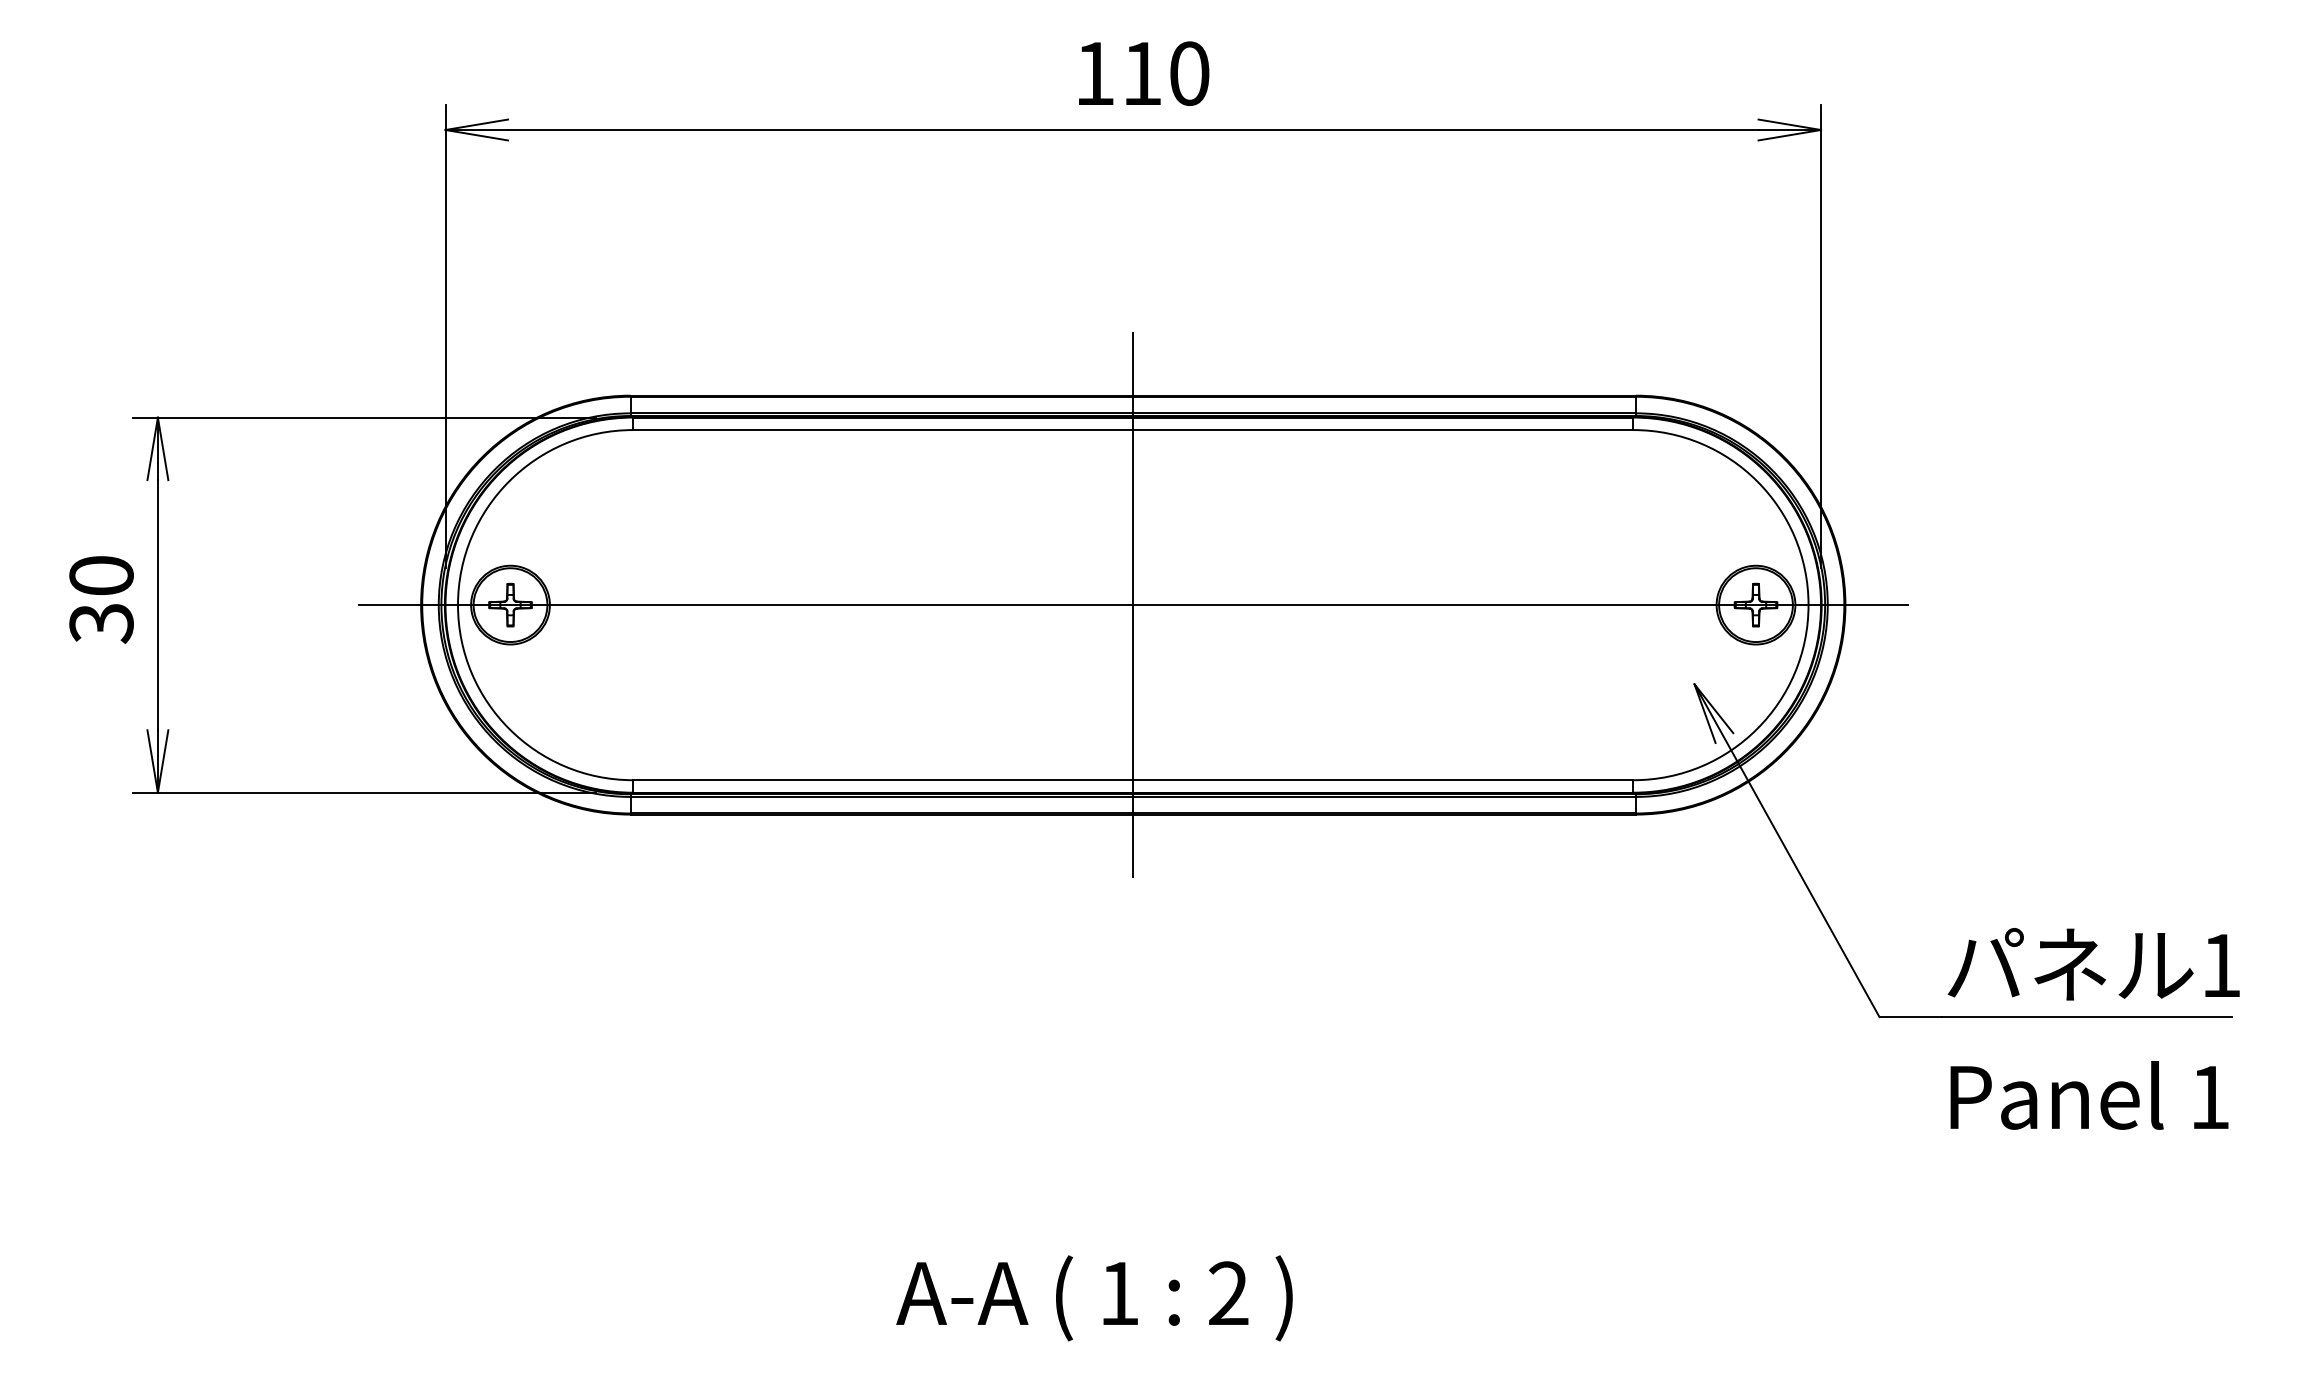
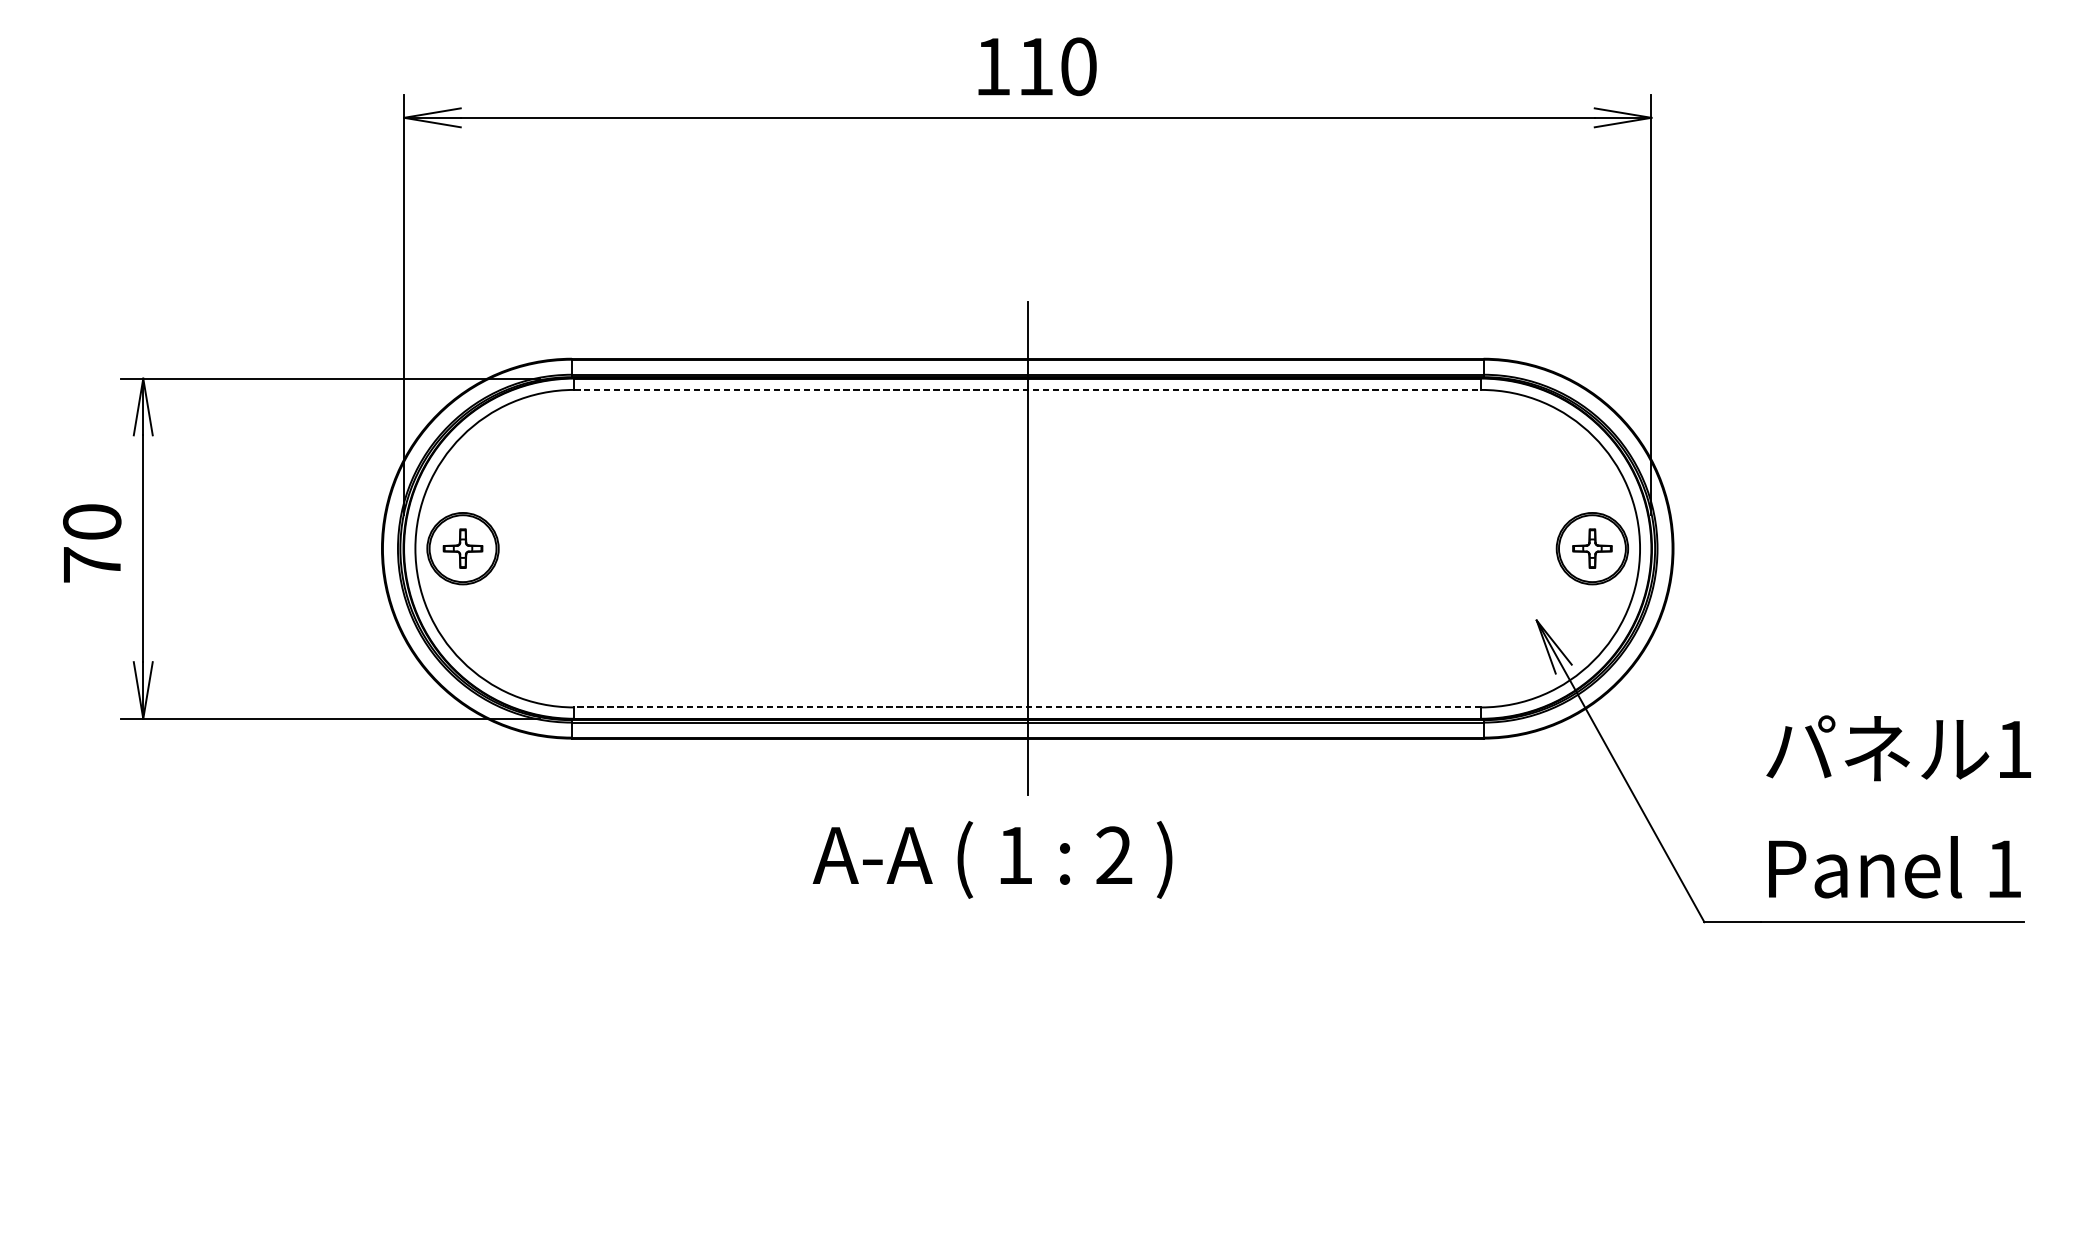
line: (1133, 430) -> (1027, 390), solid -> dashed
line: (1132, 605) -> (1027, 549), removed
text: (101, 623) -> (92, 565), 30 -> 70
line: (1132, 780) -> (1027, 707), solid -> dashed
text: (2093, 1028) -> (1898, 806), moved
text: (1094, 1298) -> (992, 860), moved

